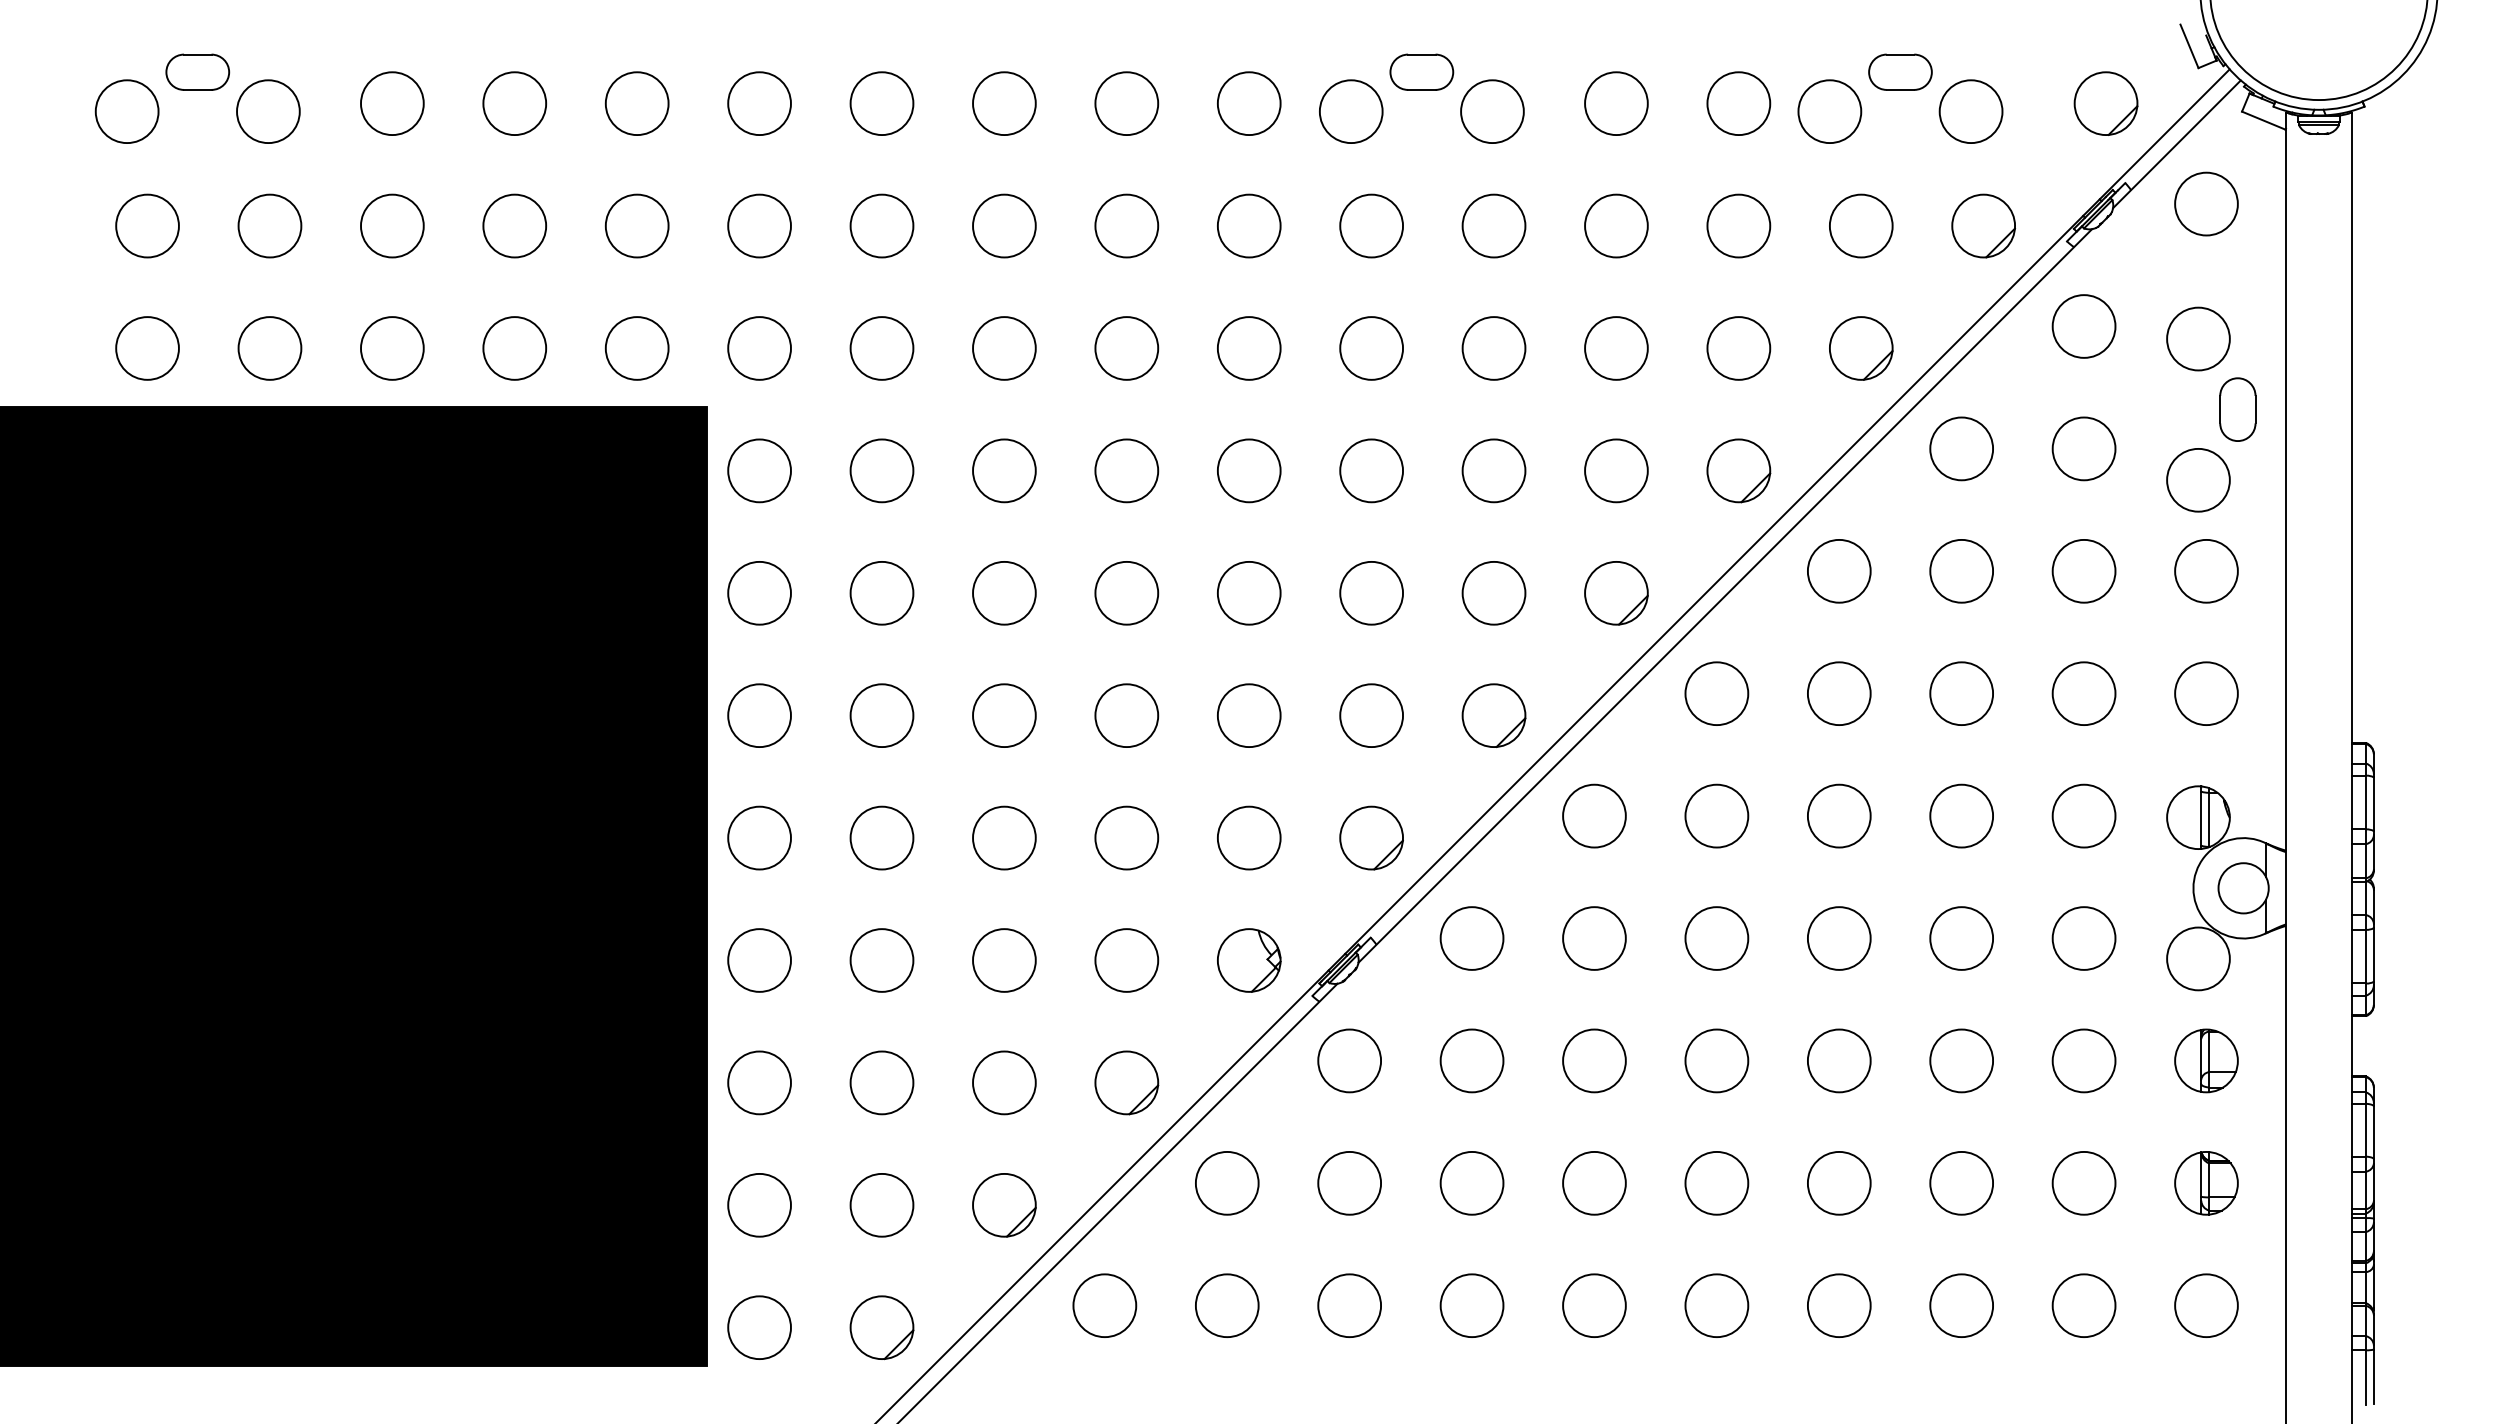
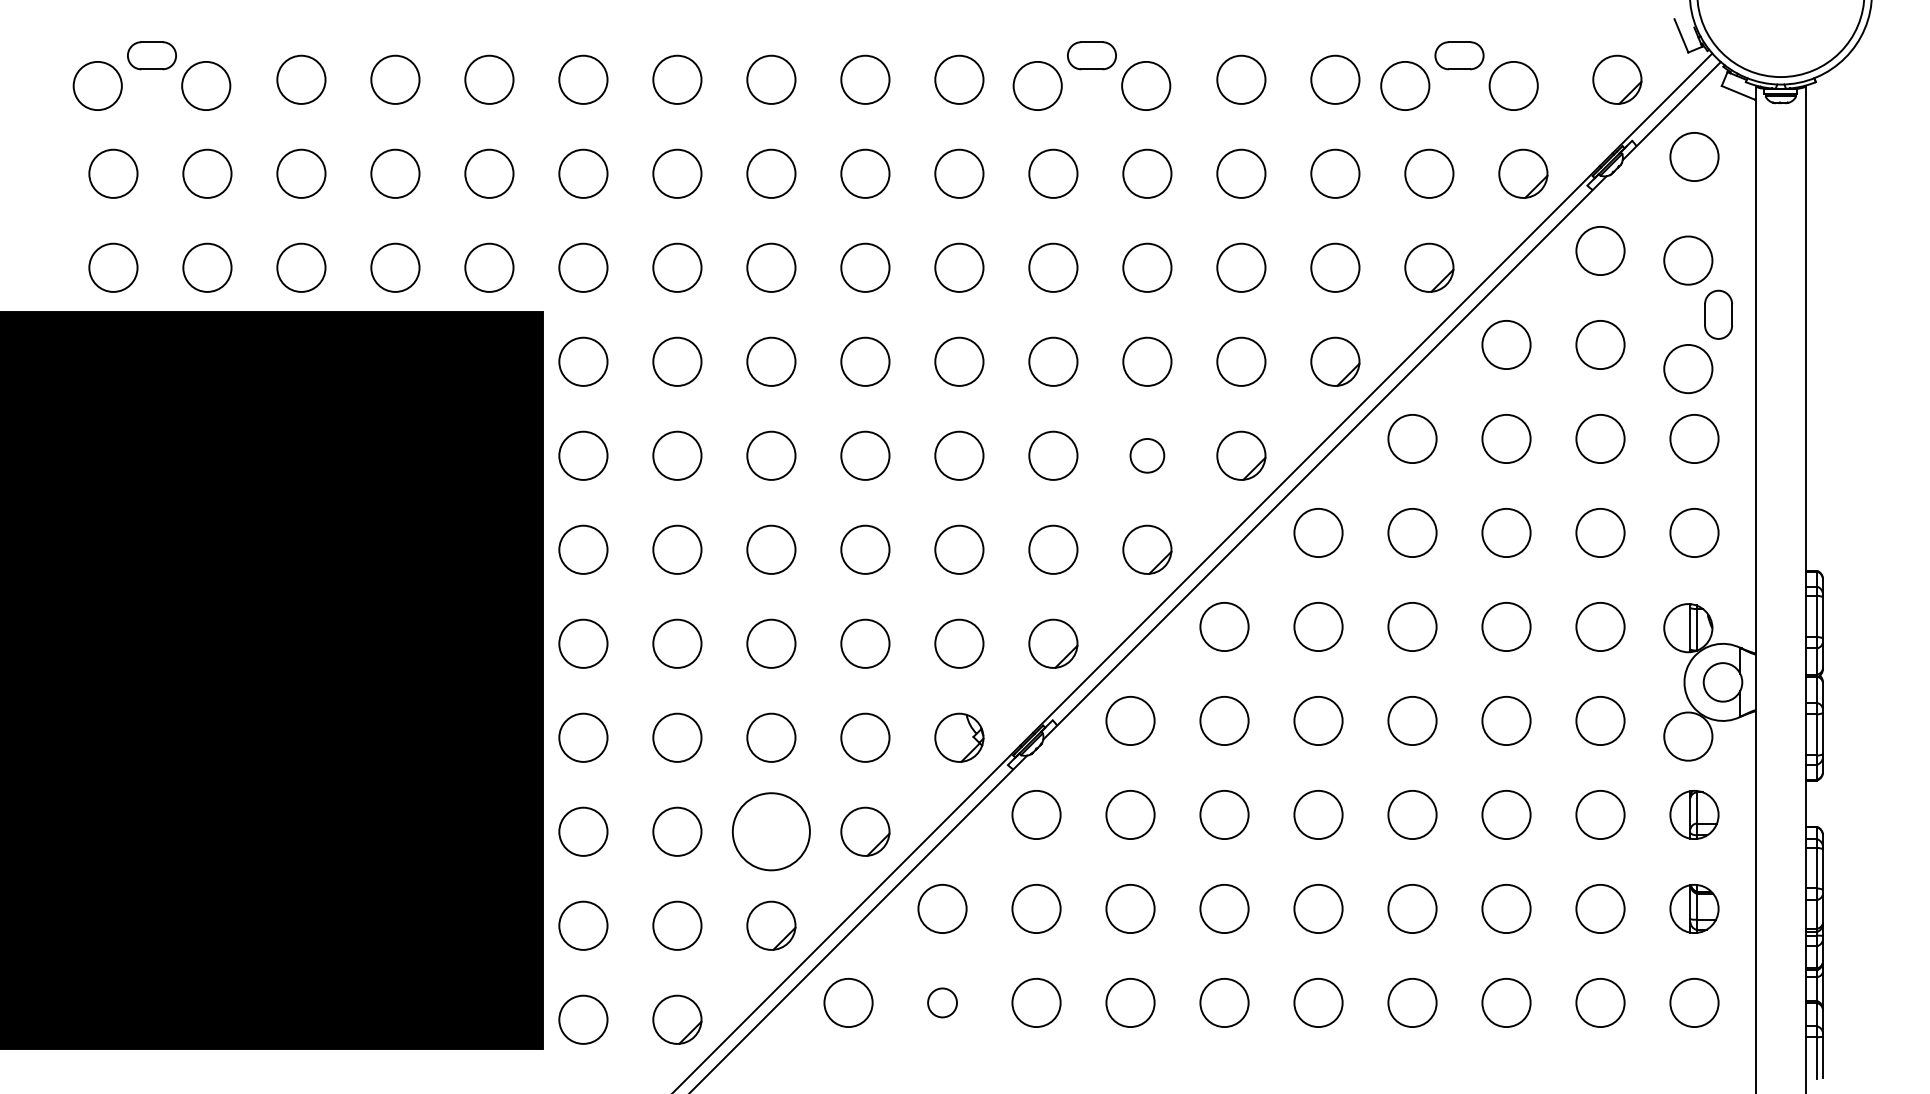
circle: (1493, 592) -> (1146, 455), size x0.7
circle: (1004, 1082) -> (771, 831), size x1.6
circle: (1226, 1305) -> (941, 1002), size x0.6

